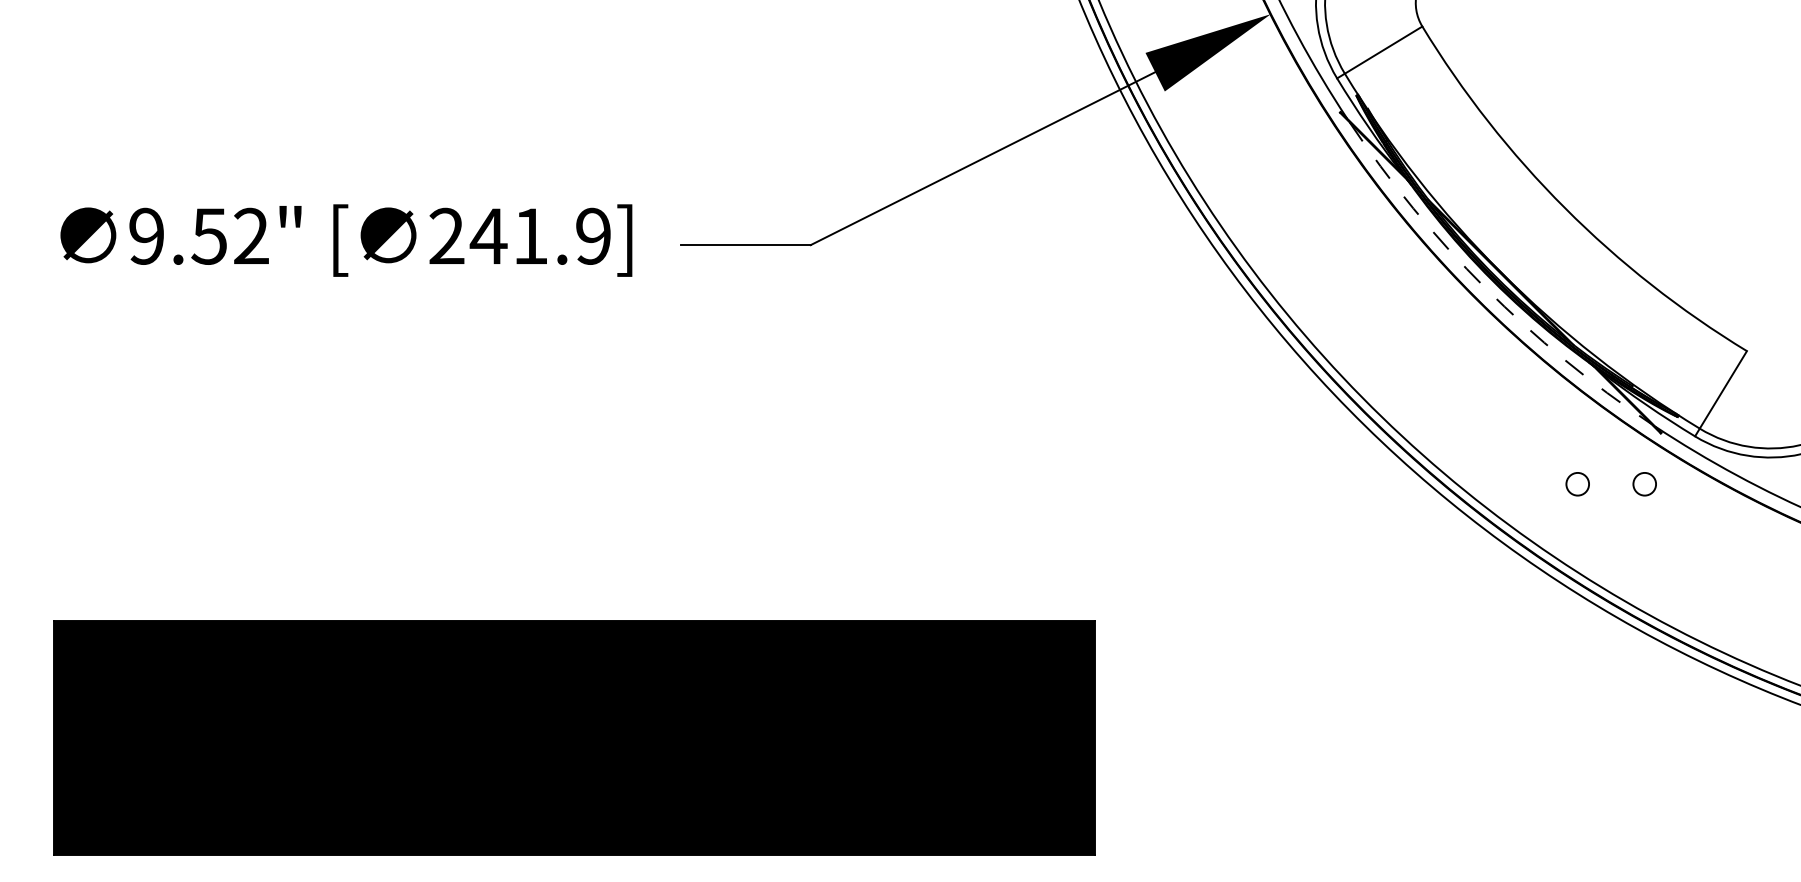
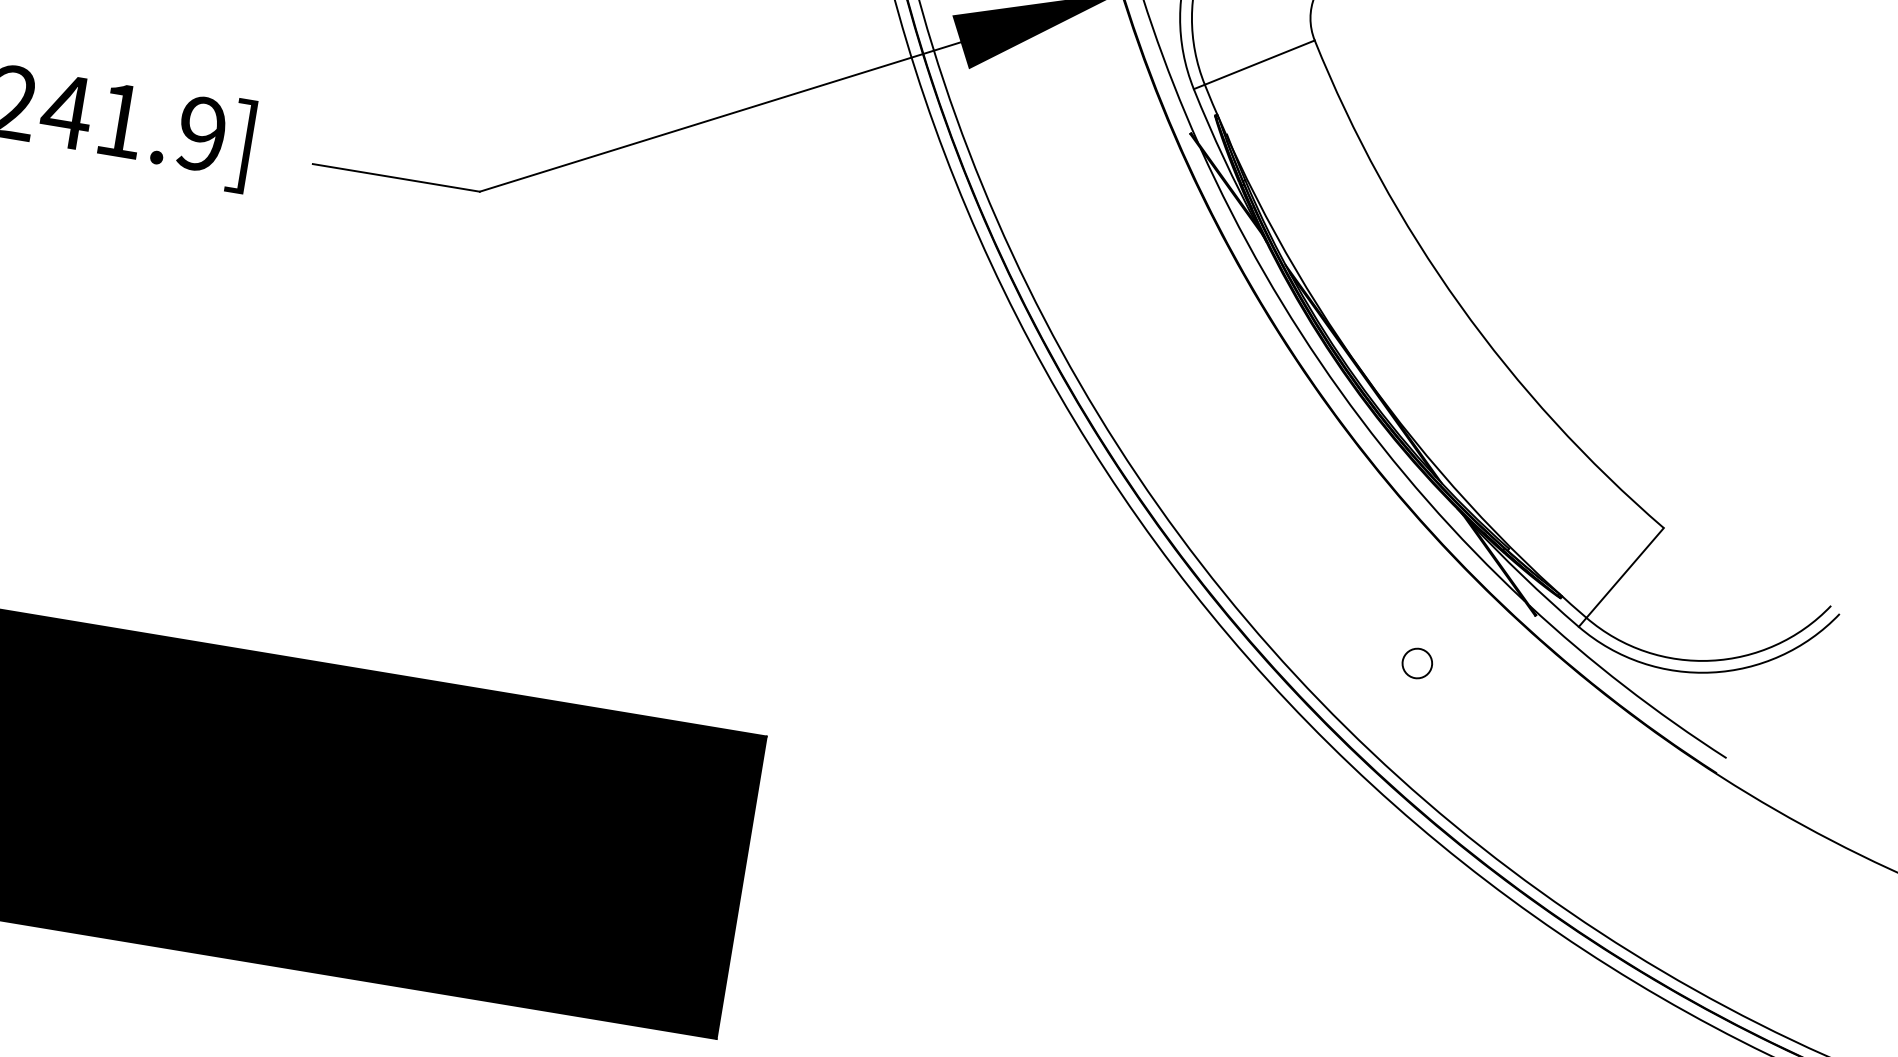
arc: (1485, 288) -> (1340, 391), dashed -> solid
circle: (1644, 484) -> (1503, 678), removed

